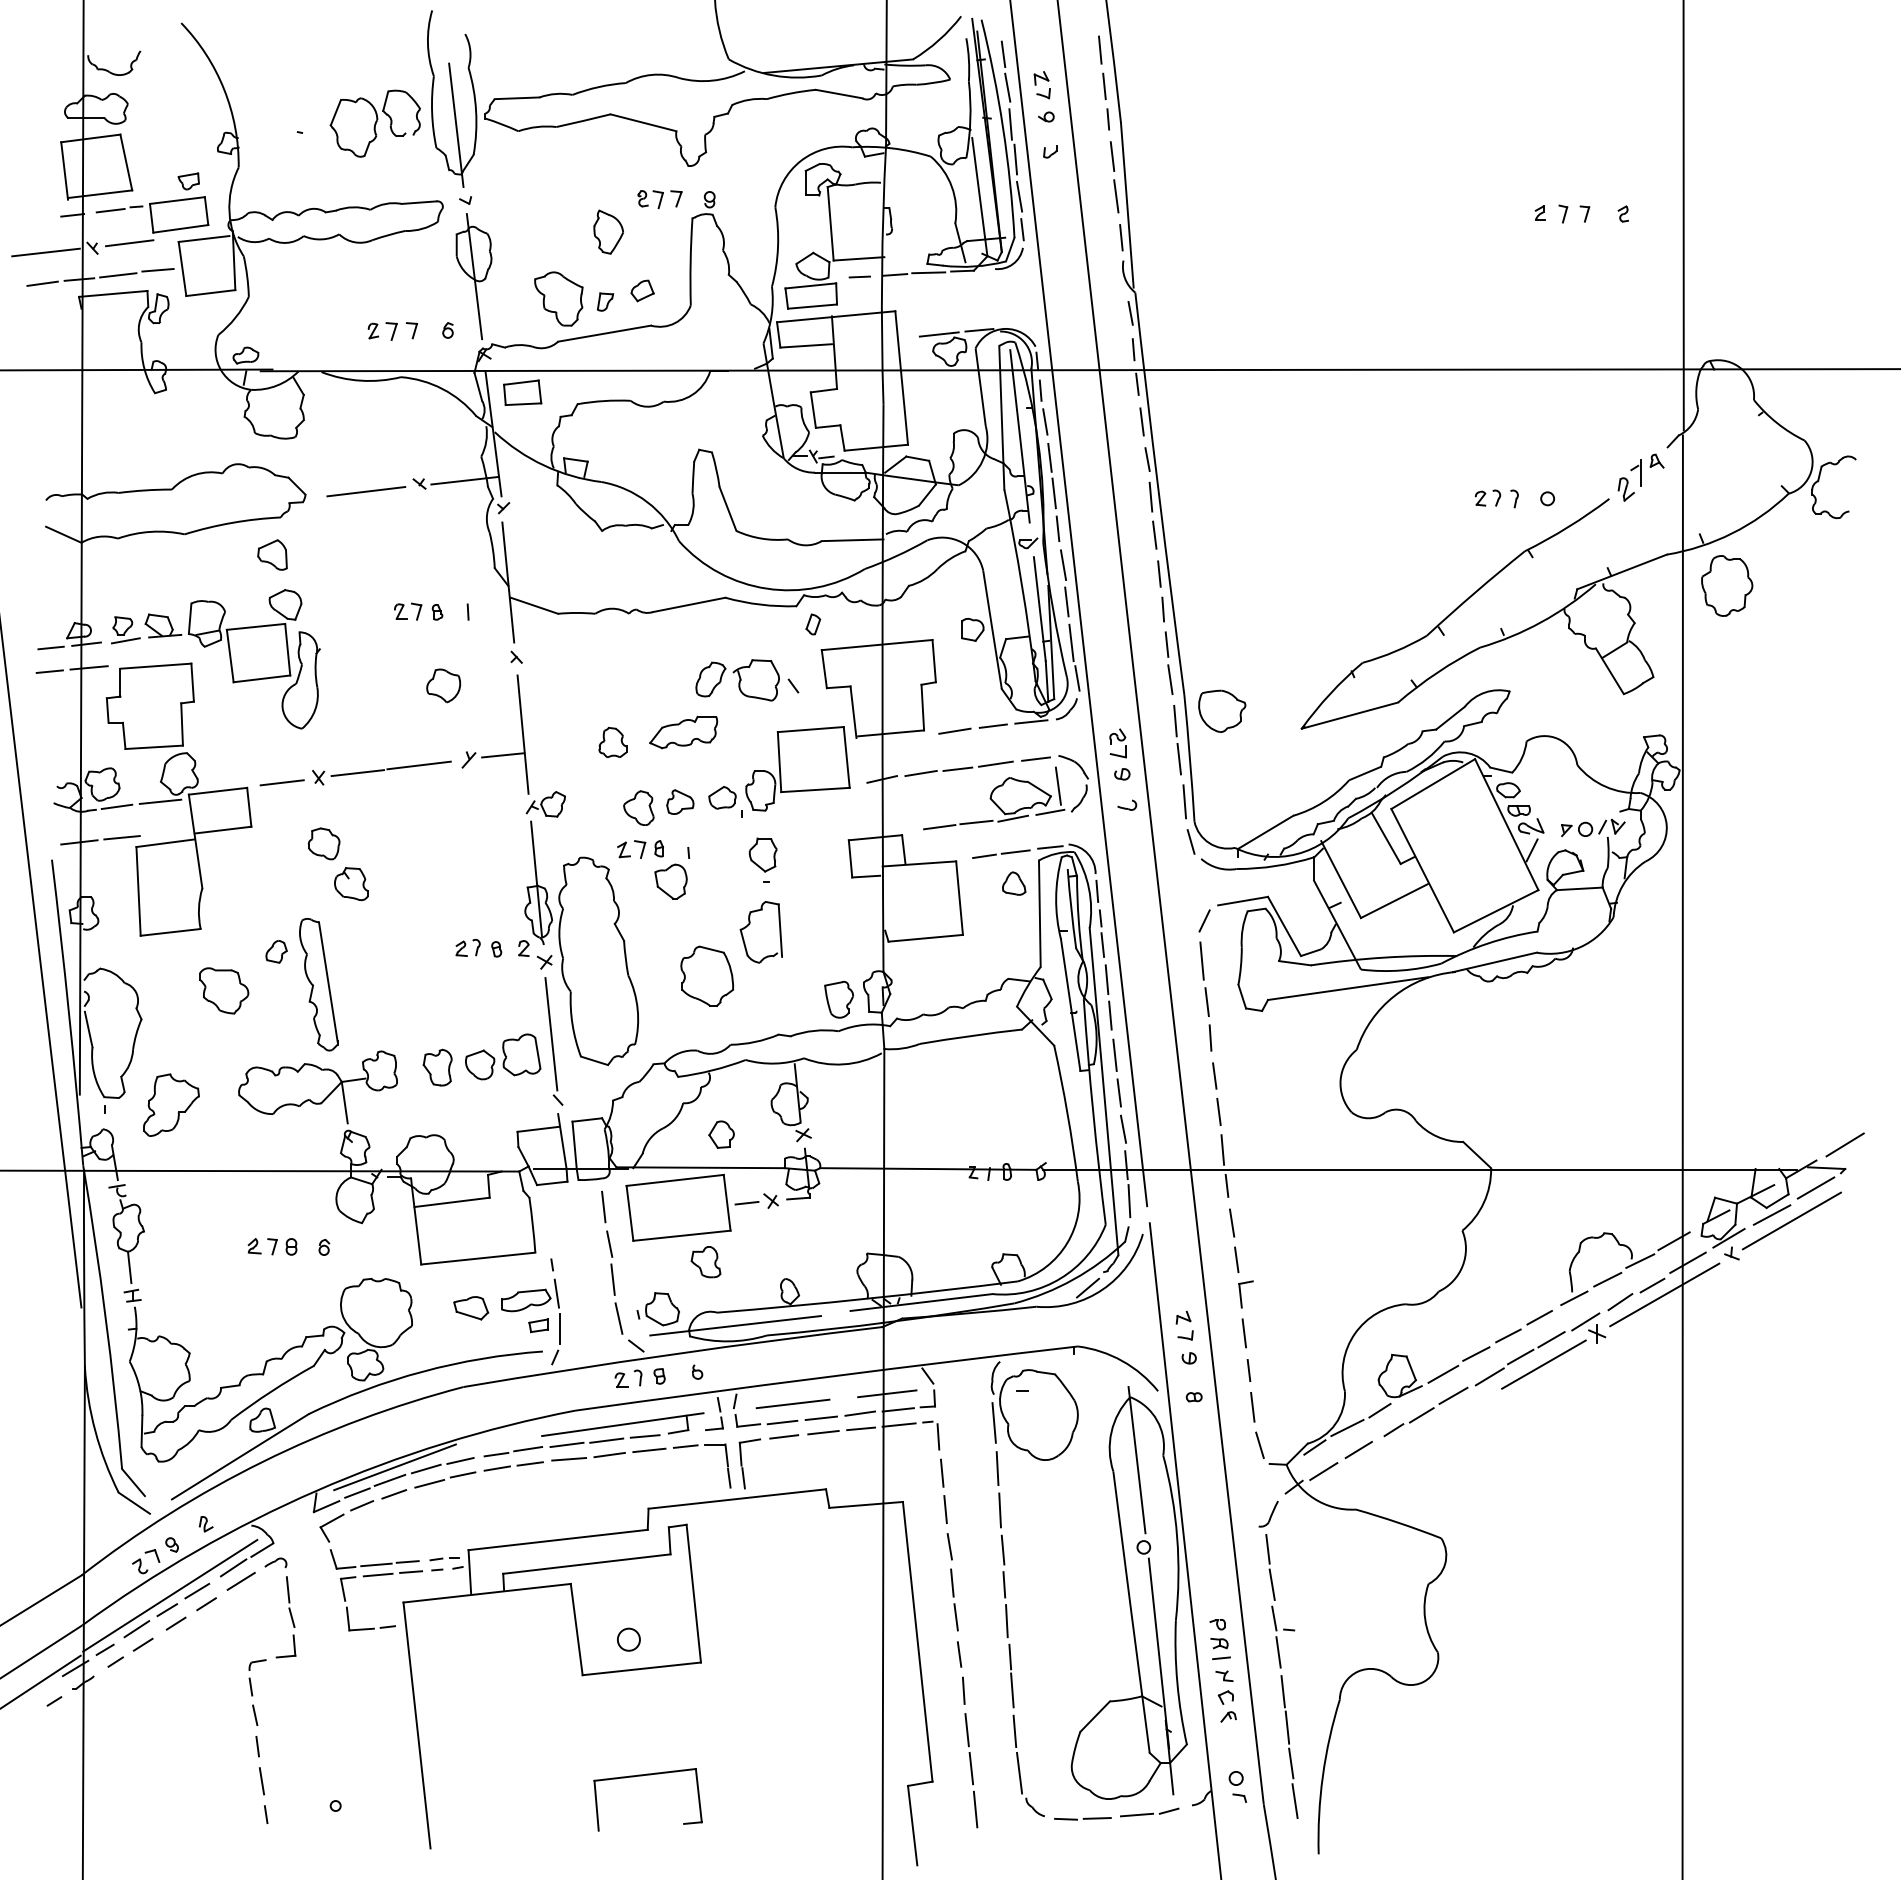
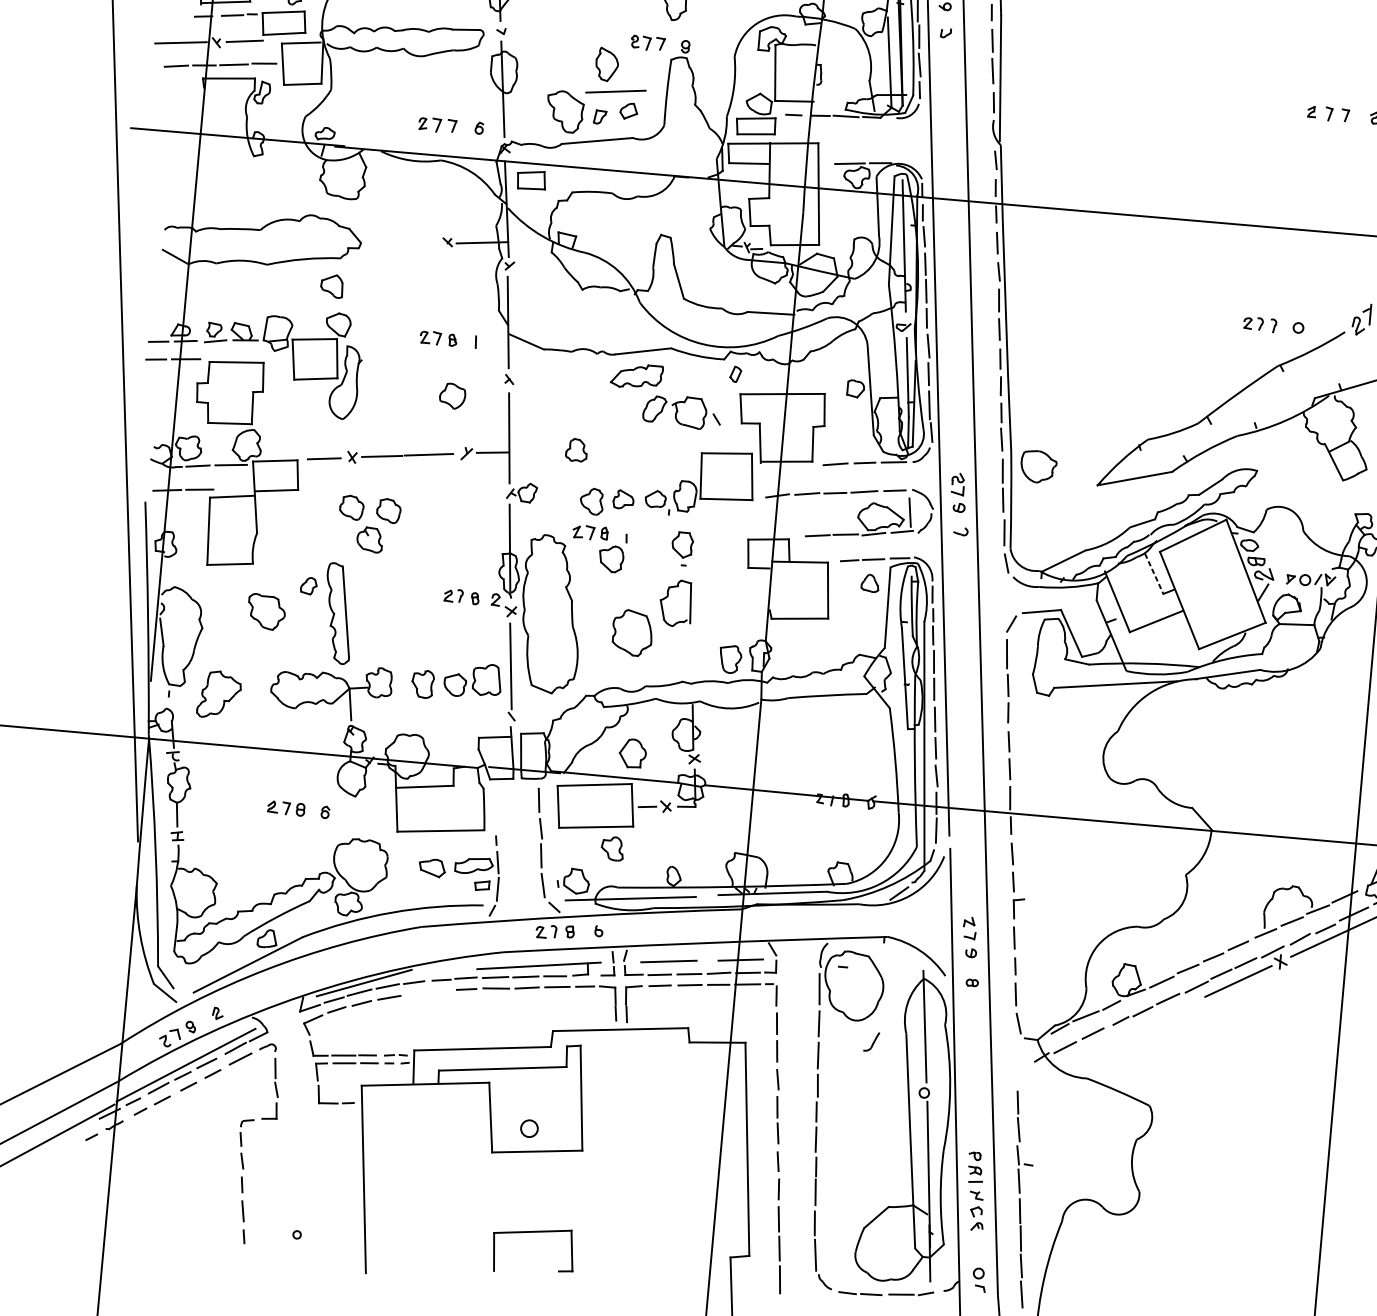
line: (366, 491) -> (616, 91), moved
part: (683, 732) -> (636, 376), moved
line: (1386, 839) -> (1154, 574), solid -> dashed
part: (372, 843) -> (388, 510), added
part: (721, 1134) -> (632, 753), size x1.4
line: (496, 1468) -> (440, 990), removed
line: (462, 1474) -> (414, 992), removed
part: (1268, 1513) -> (871, 1041), moved

